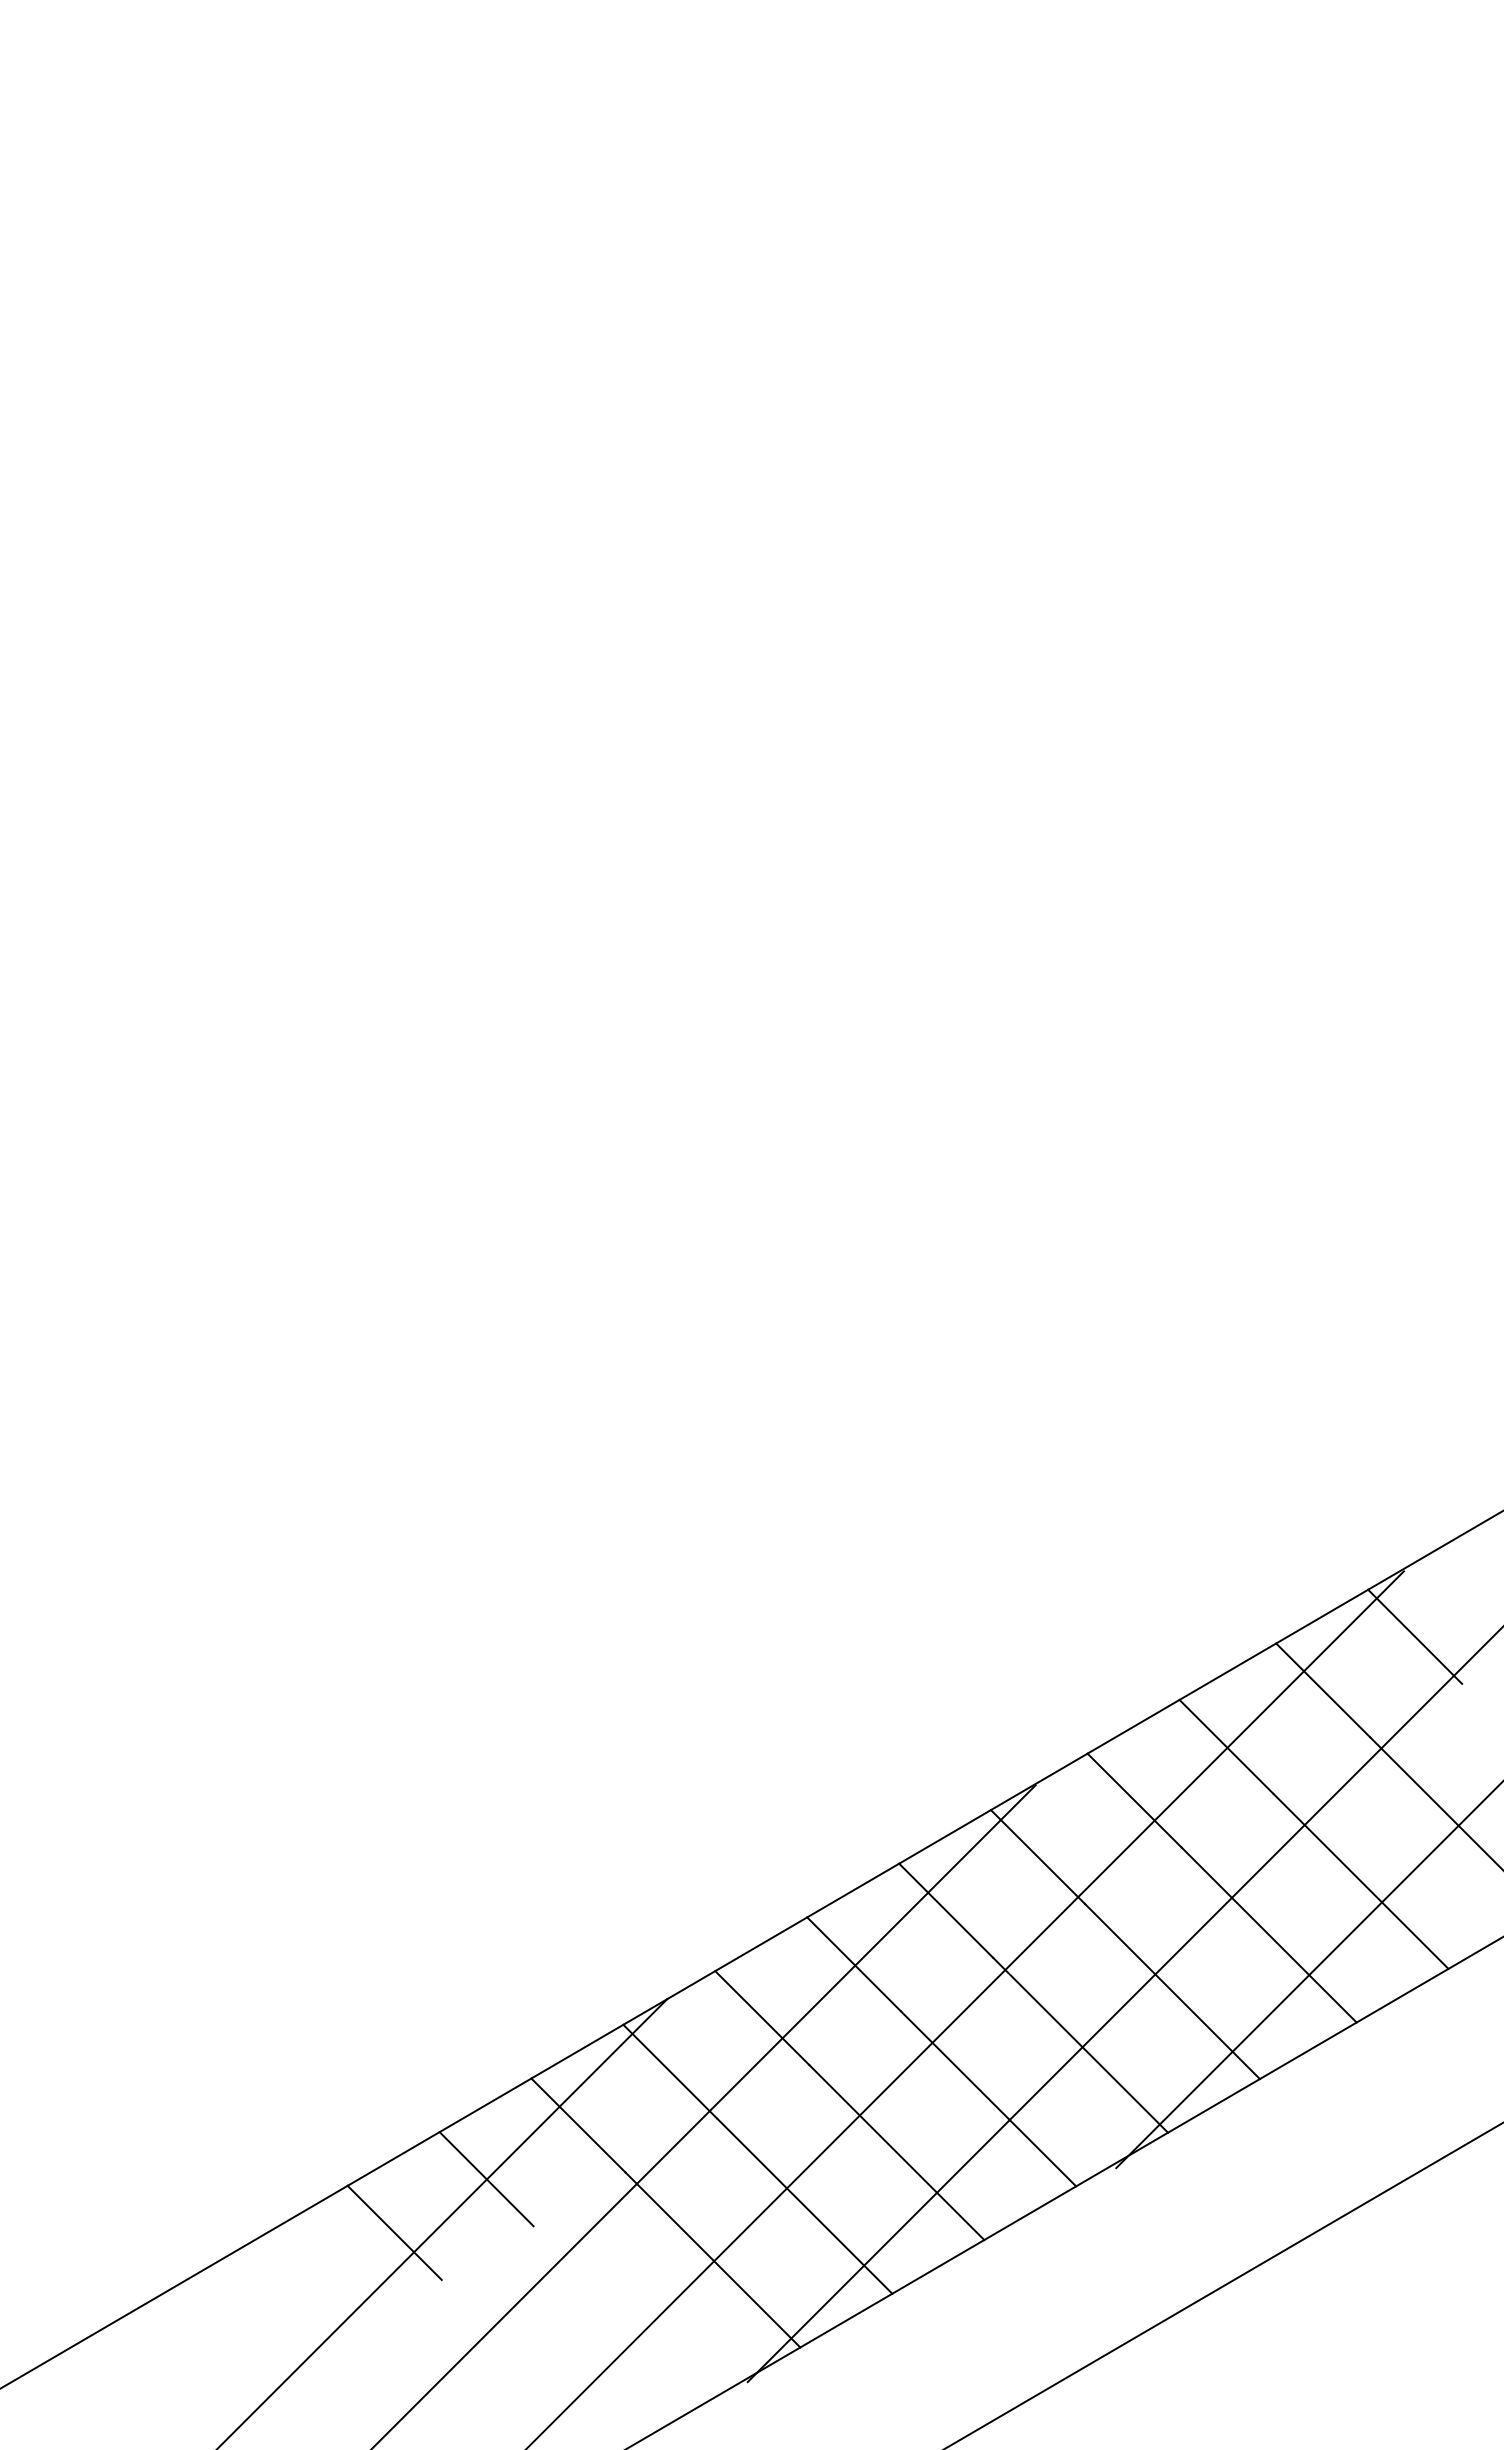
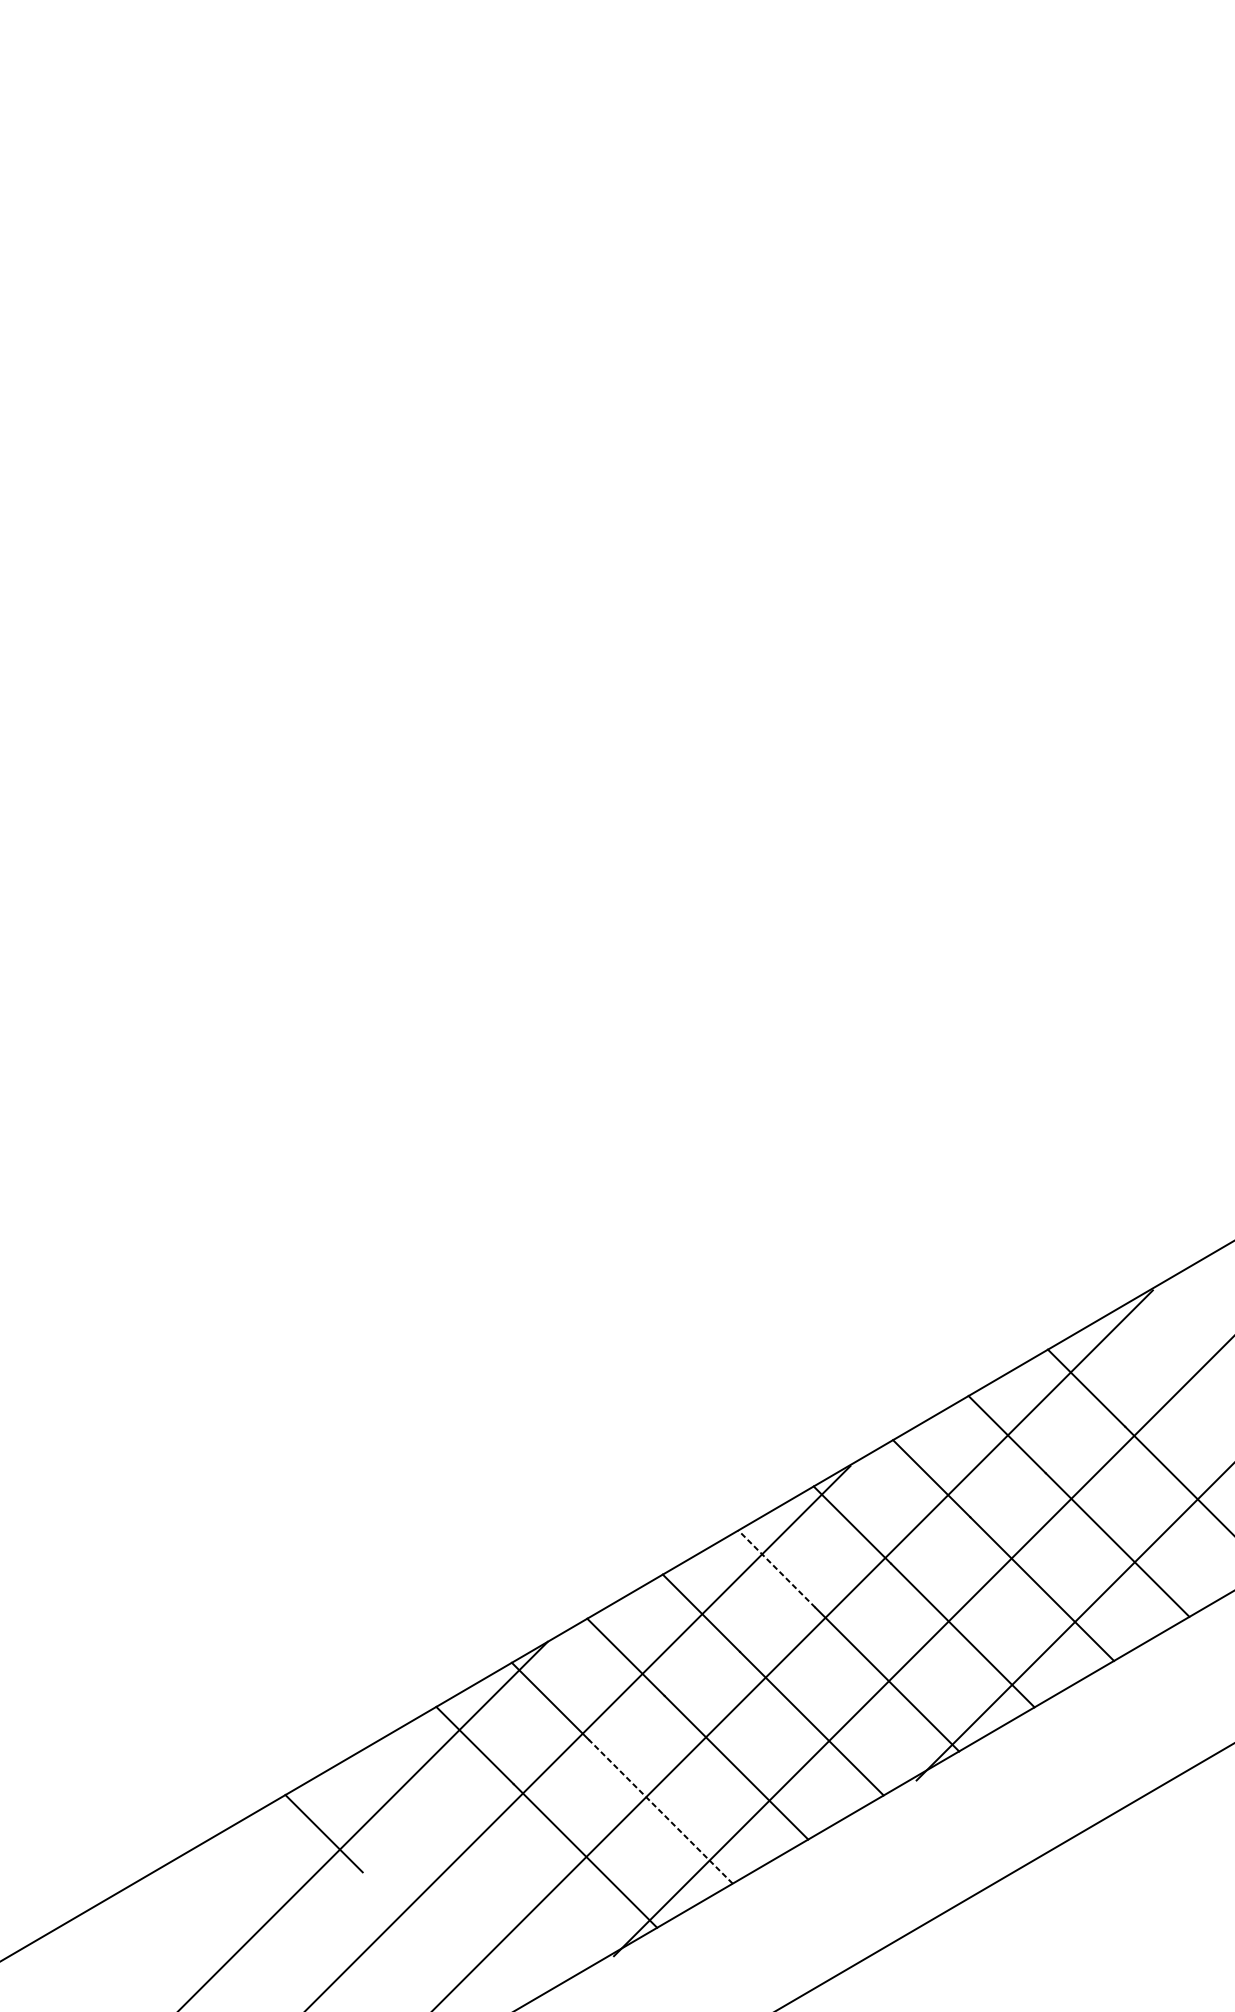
line: (1415, 1636) -> (1162, 1343), removed
line: (946, 1910) -> (777, 1568), solid -> dashed
line: (486, 2179) -> (399, 1789), removed
line: (804, 2206) -> (660, 1812), solid -> dashed

